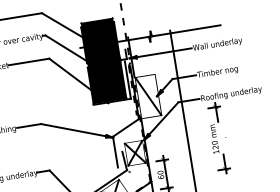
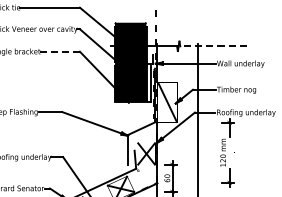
line: (185, 31) -> (212, 46), solid -> dashed
line: (29, 61) -> (60, 51), solid -> dashed

